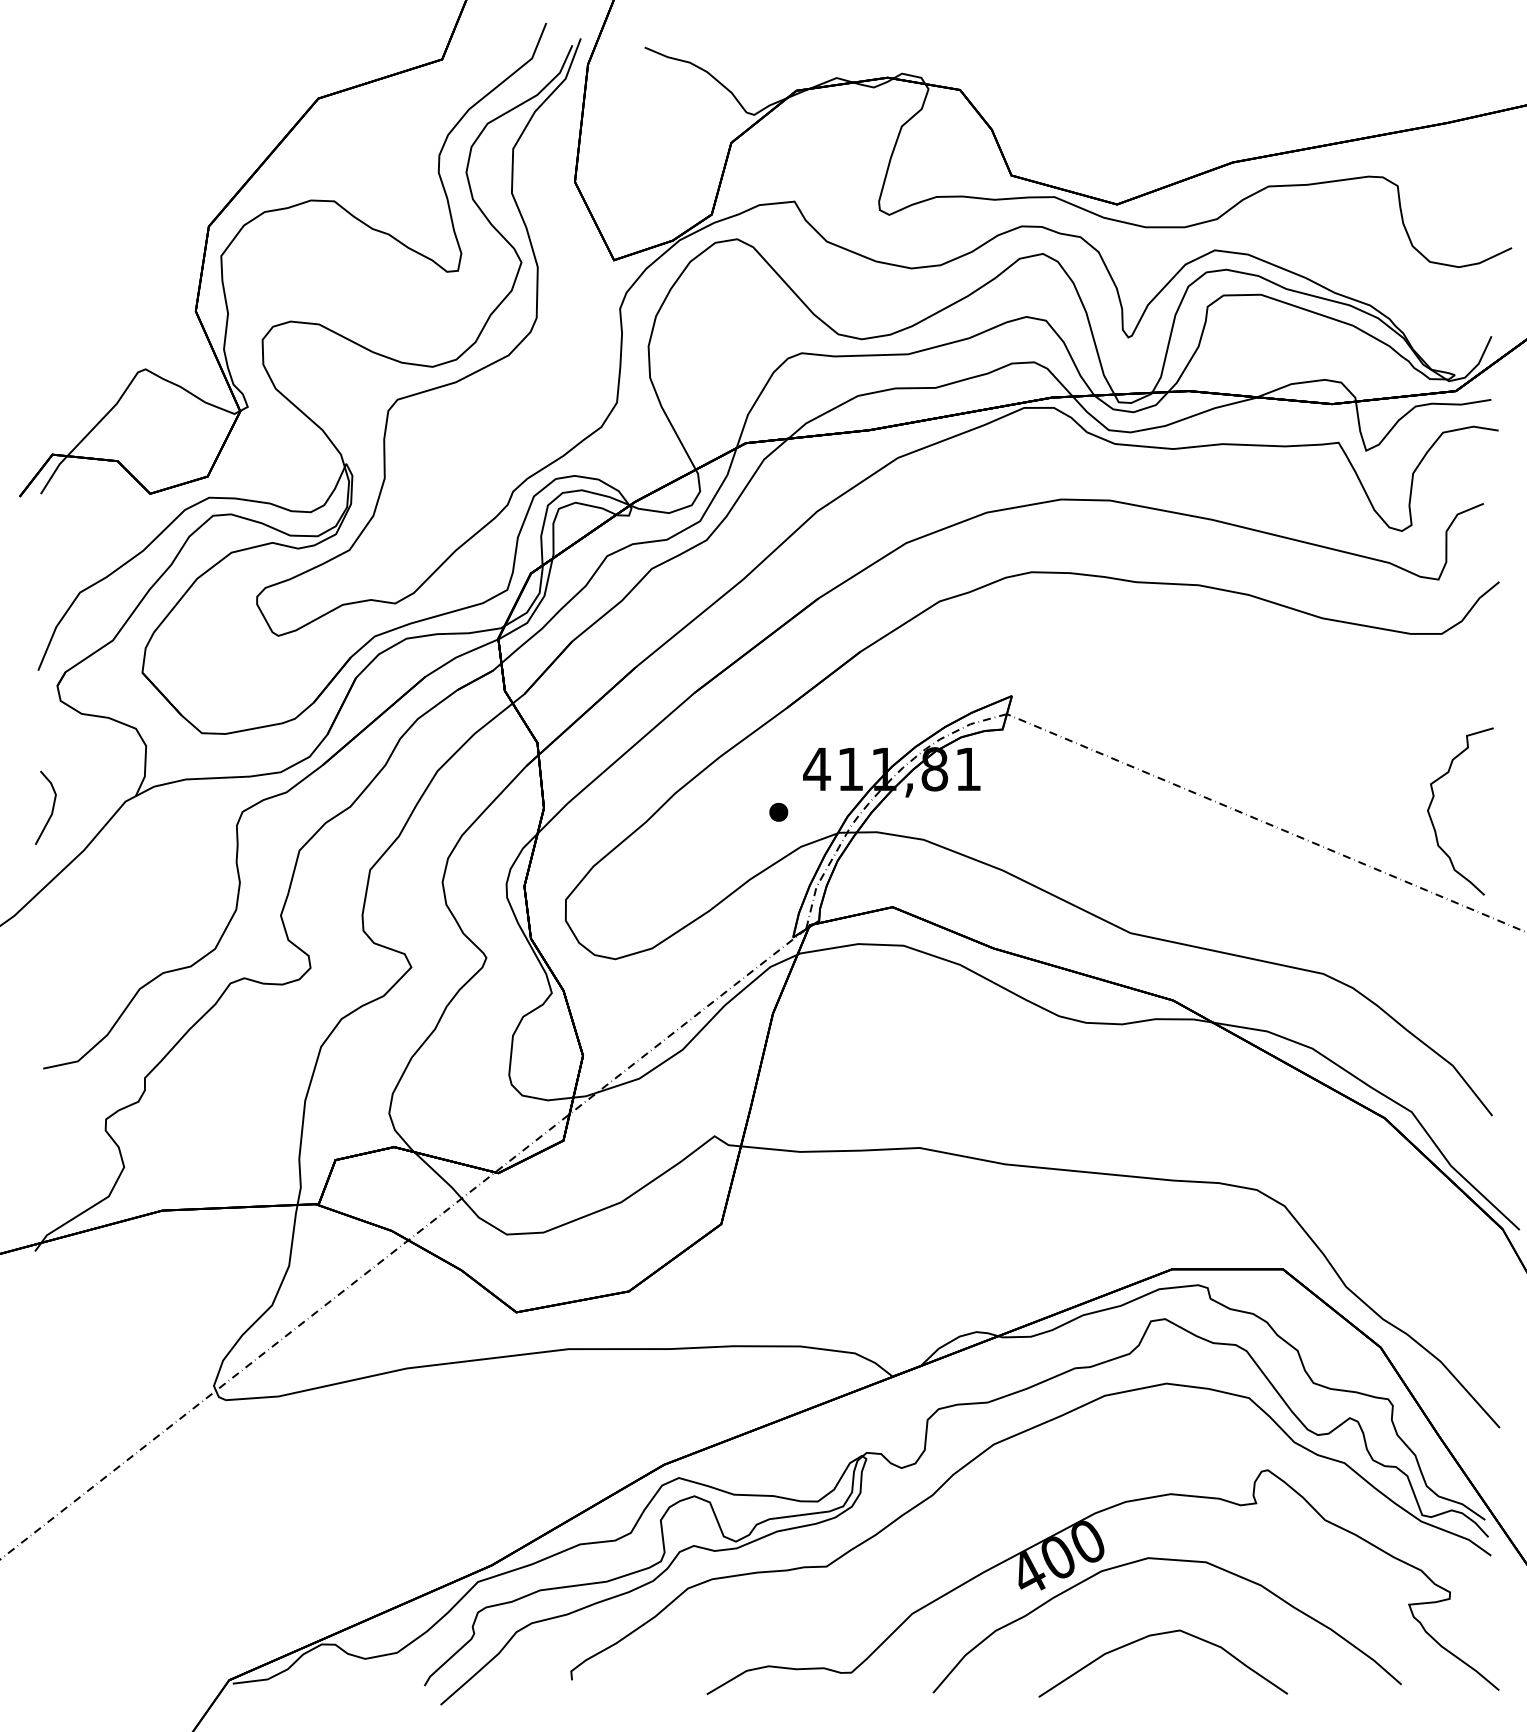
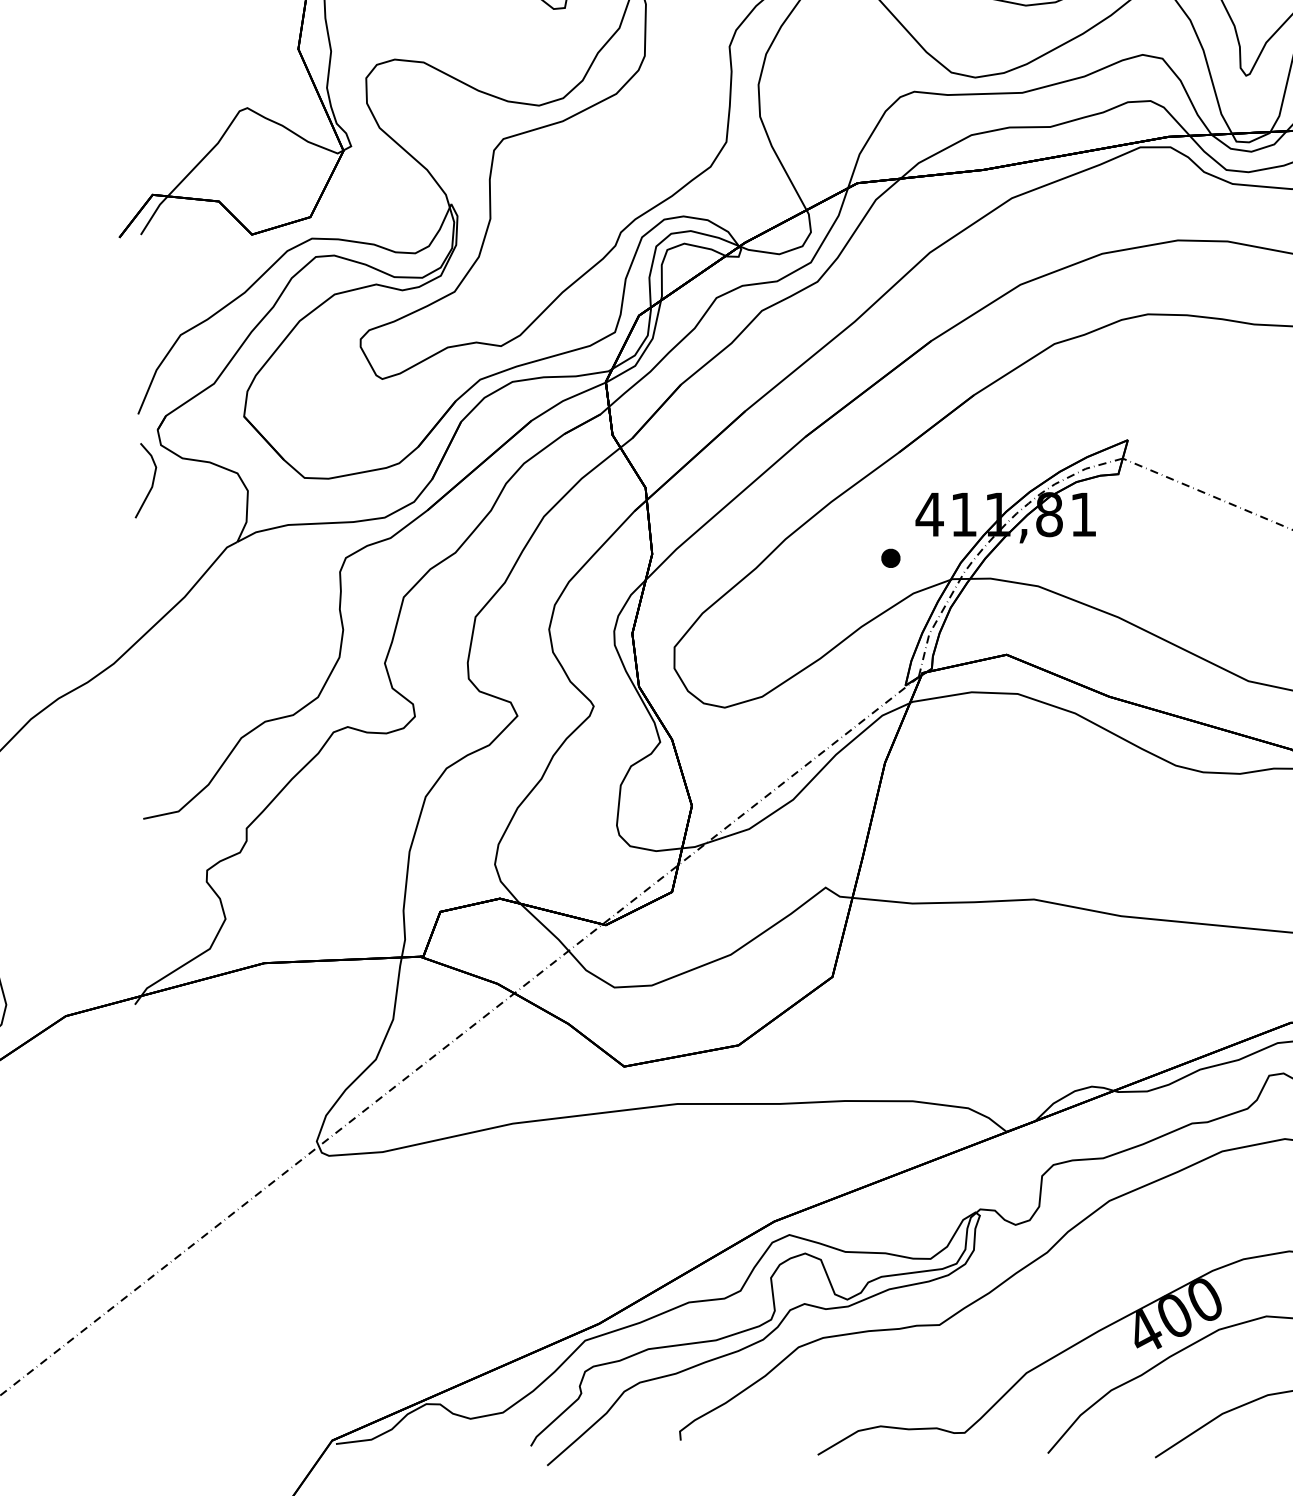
line: (51, 810) -> (151, 483), moved

